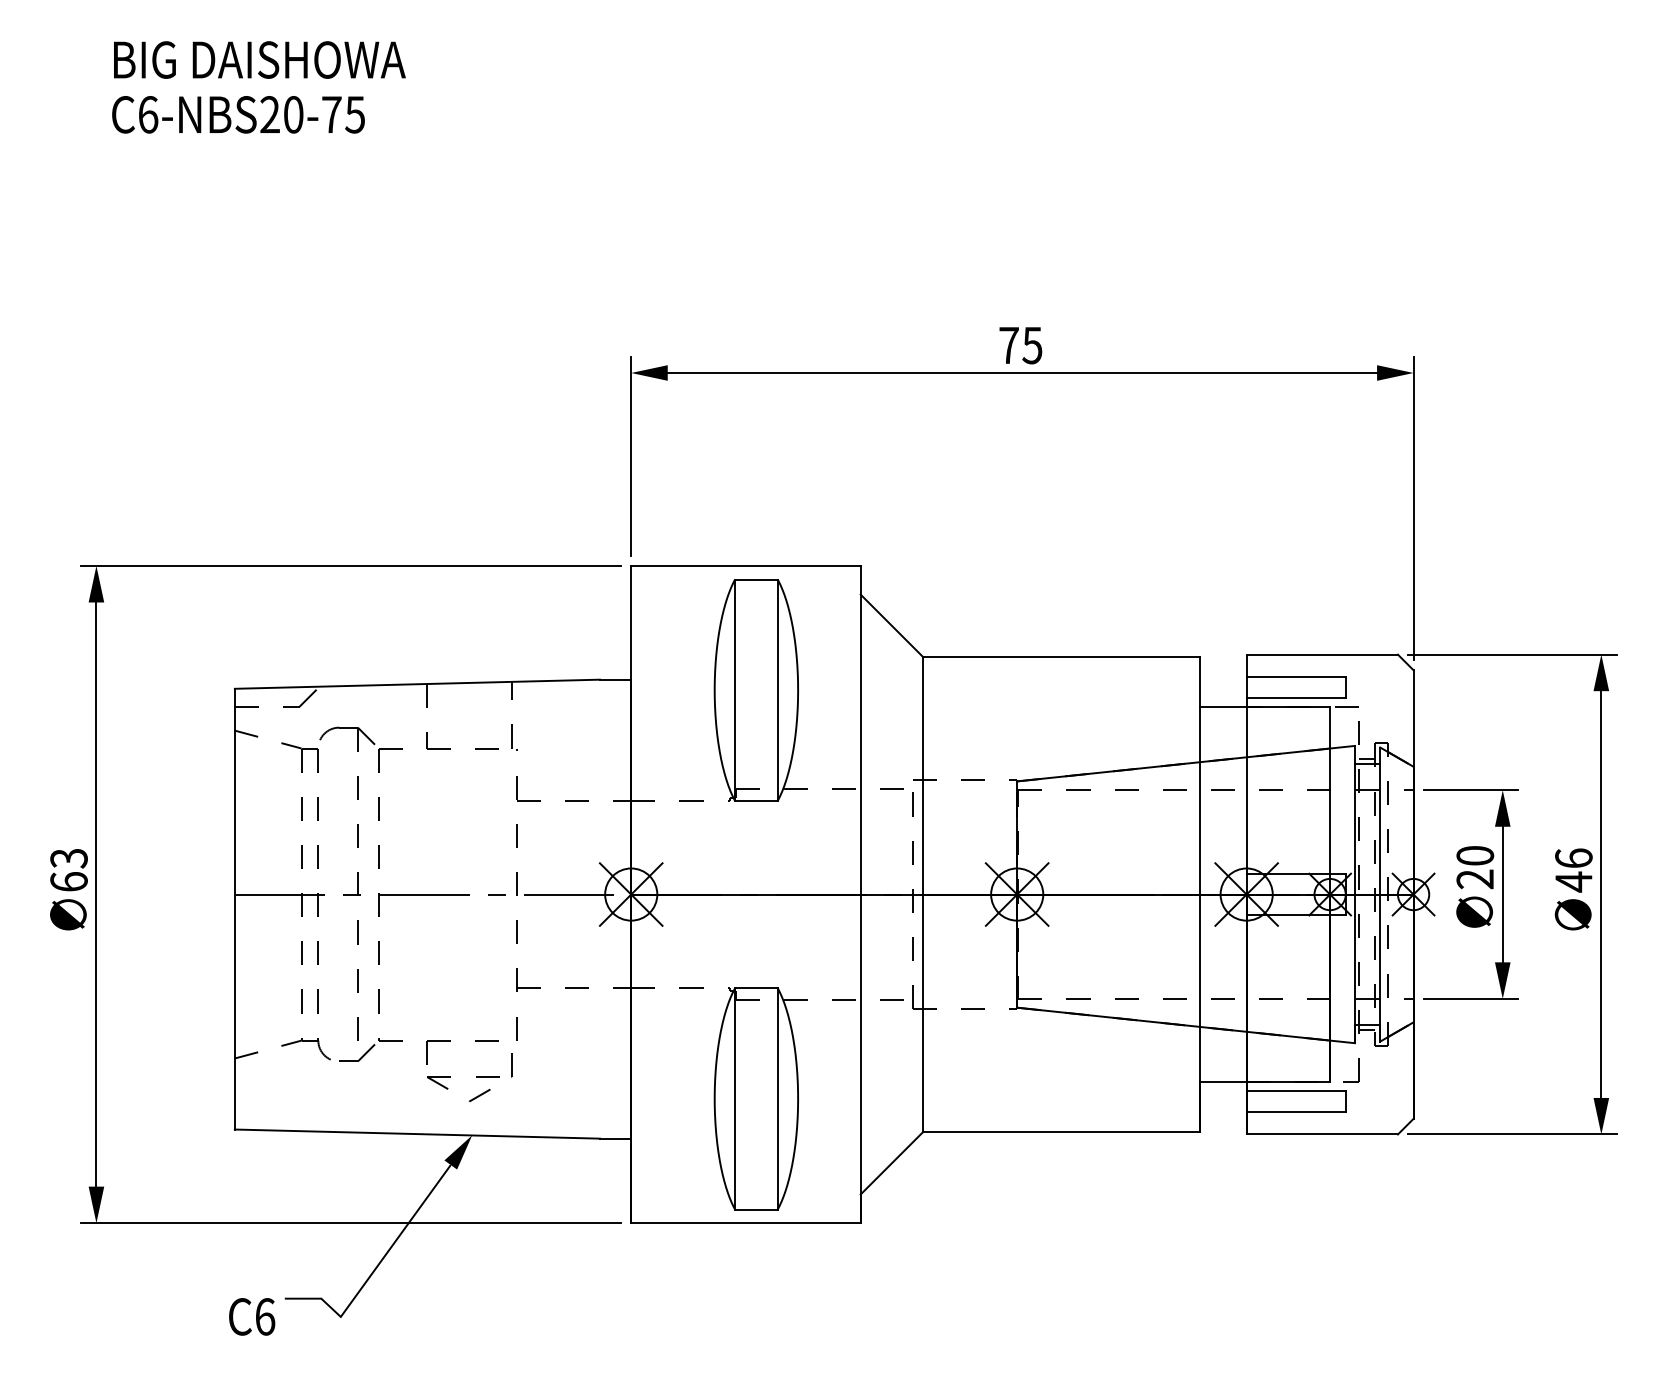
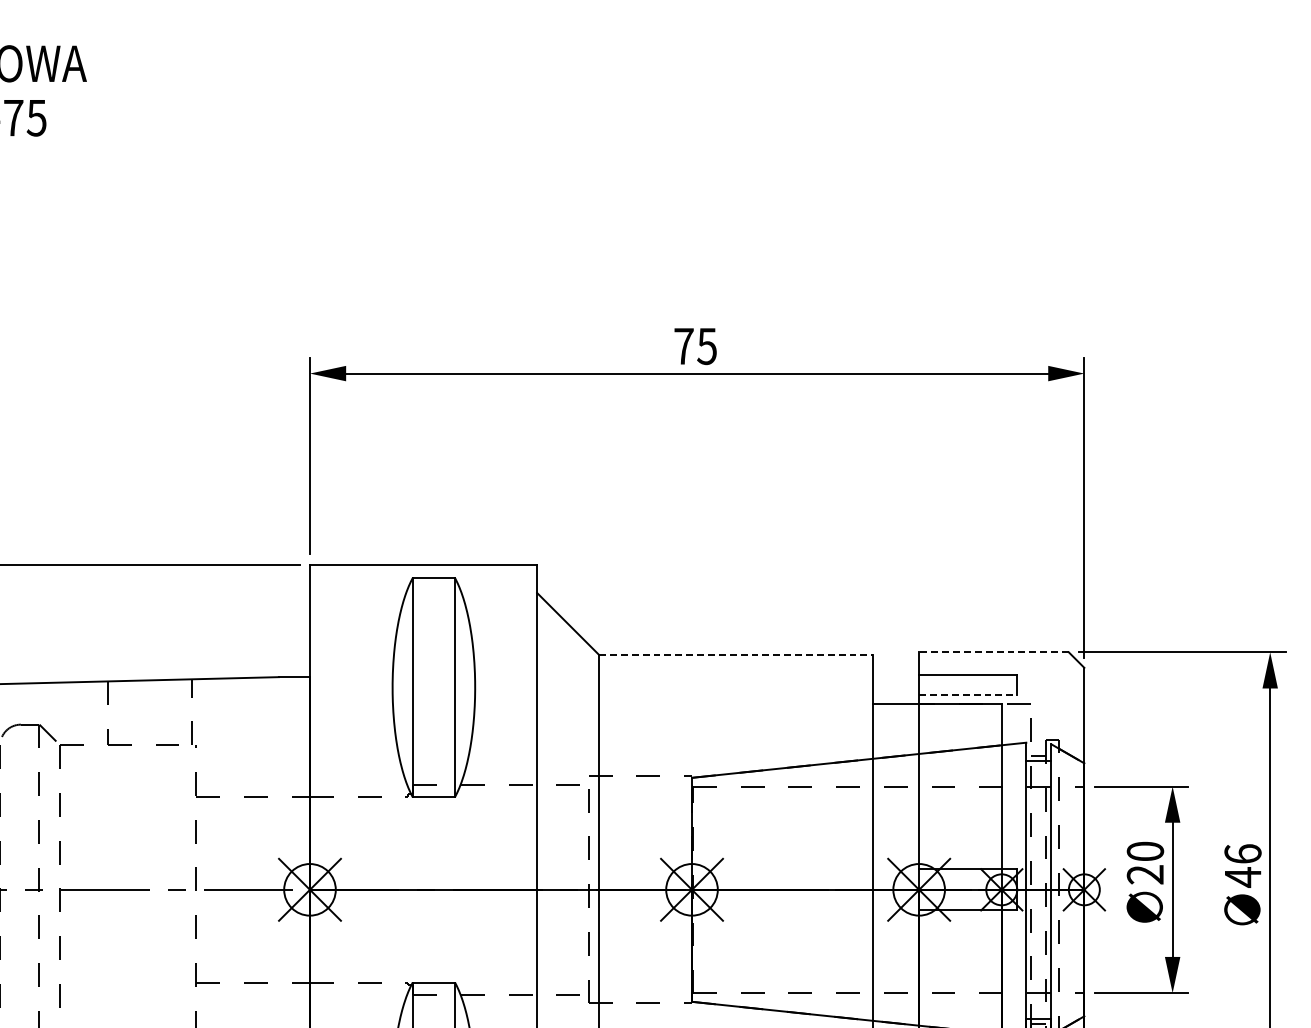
line: (1322, 654) -> (994, 652), solid -> dashed
line: (1062, 657) -> (736, 655), solid -> dashed
line: (1296, 698) -> (968, 695), solid -> dashed

